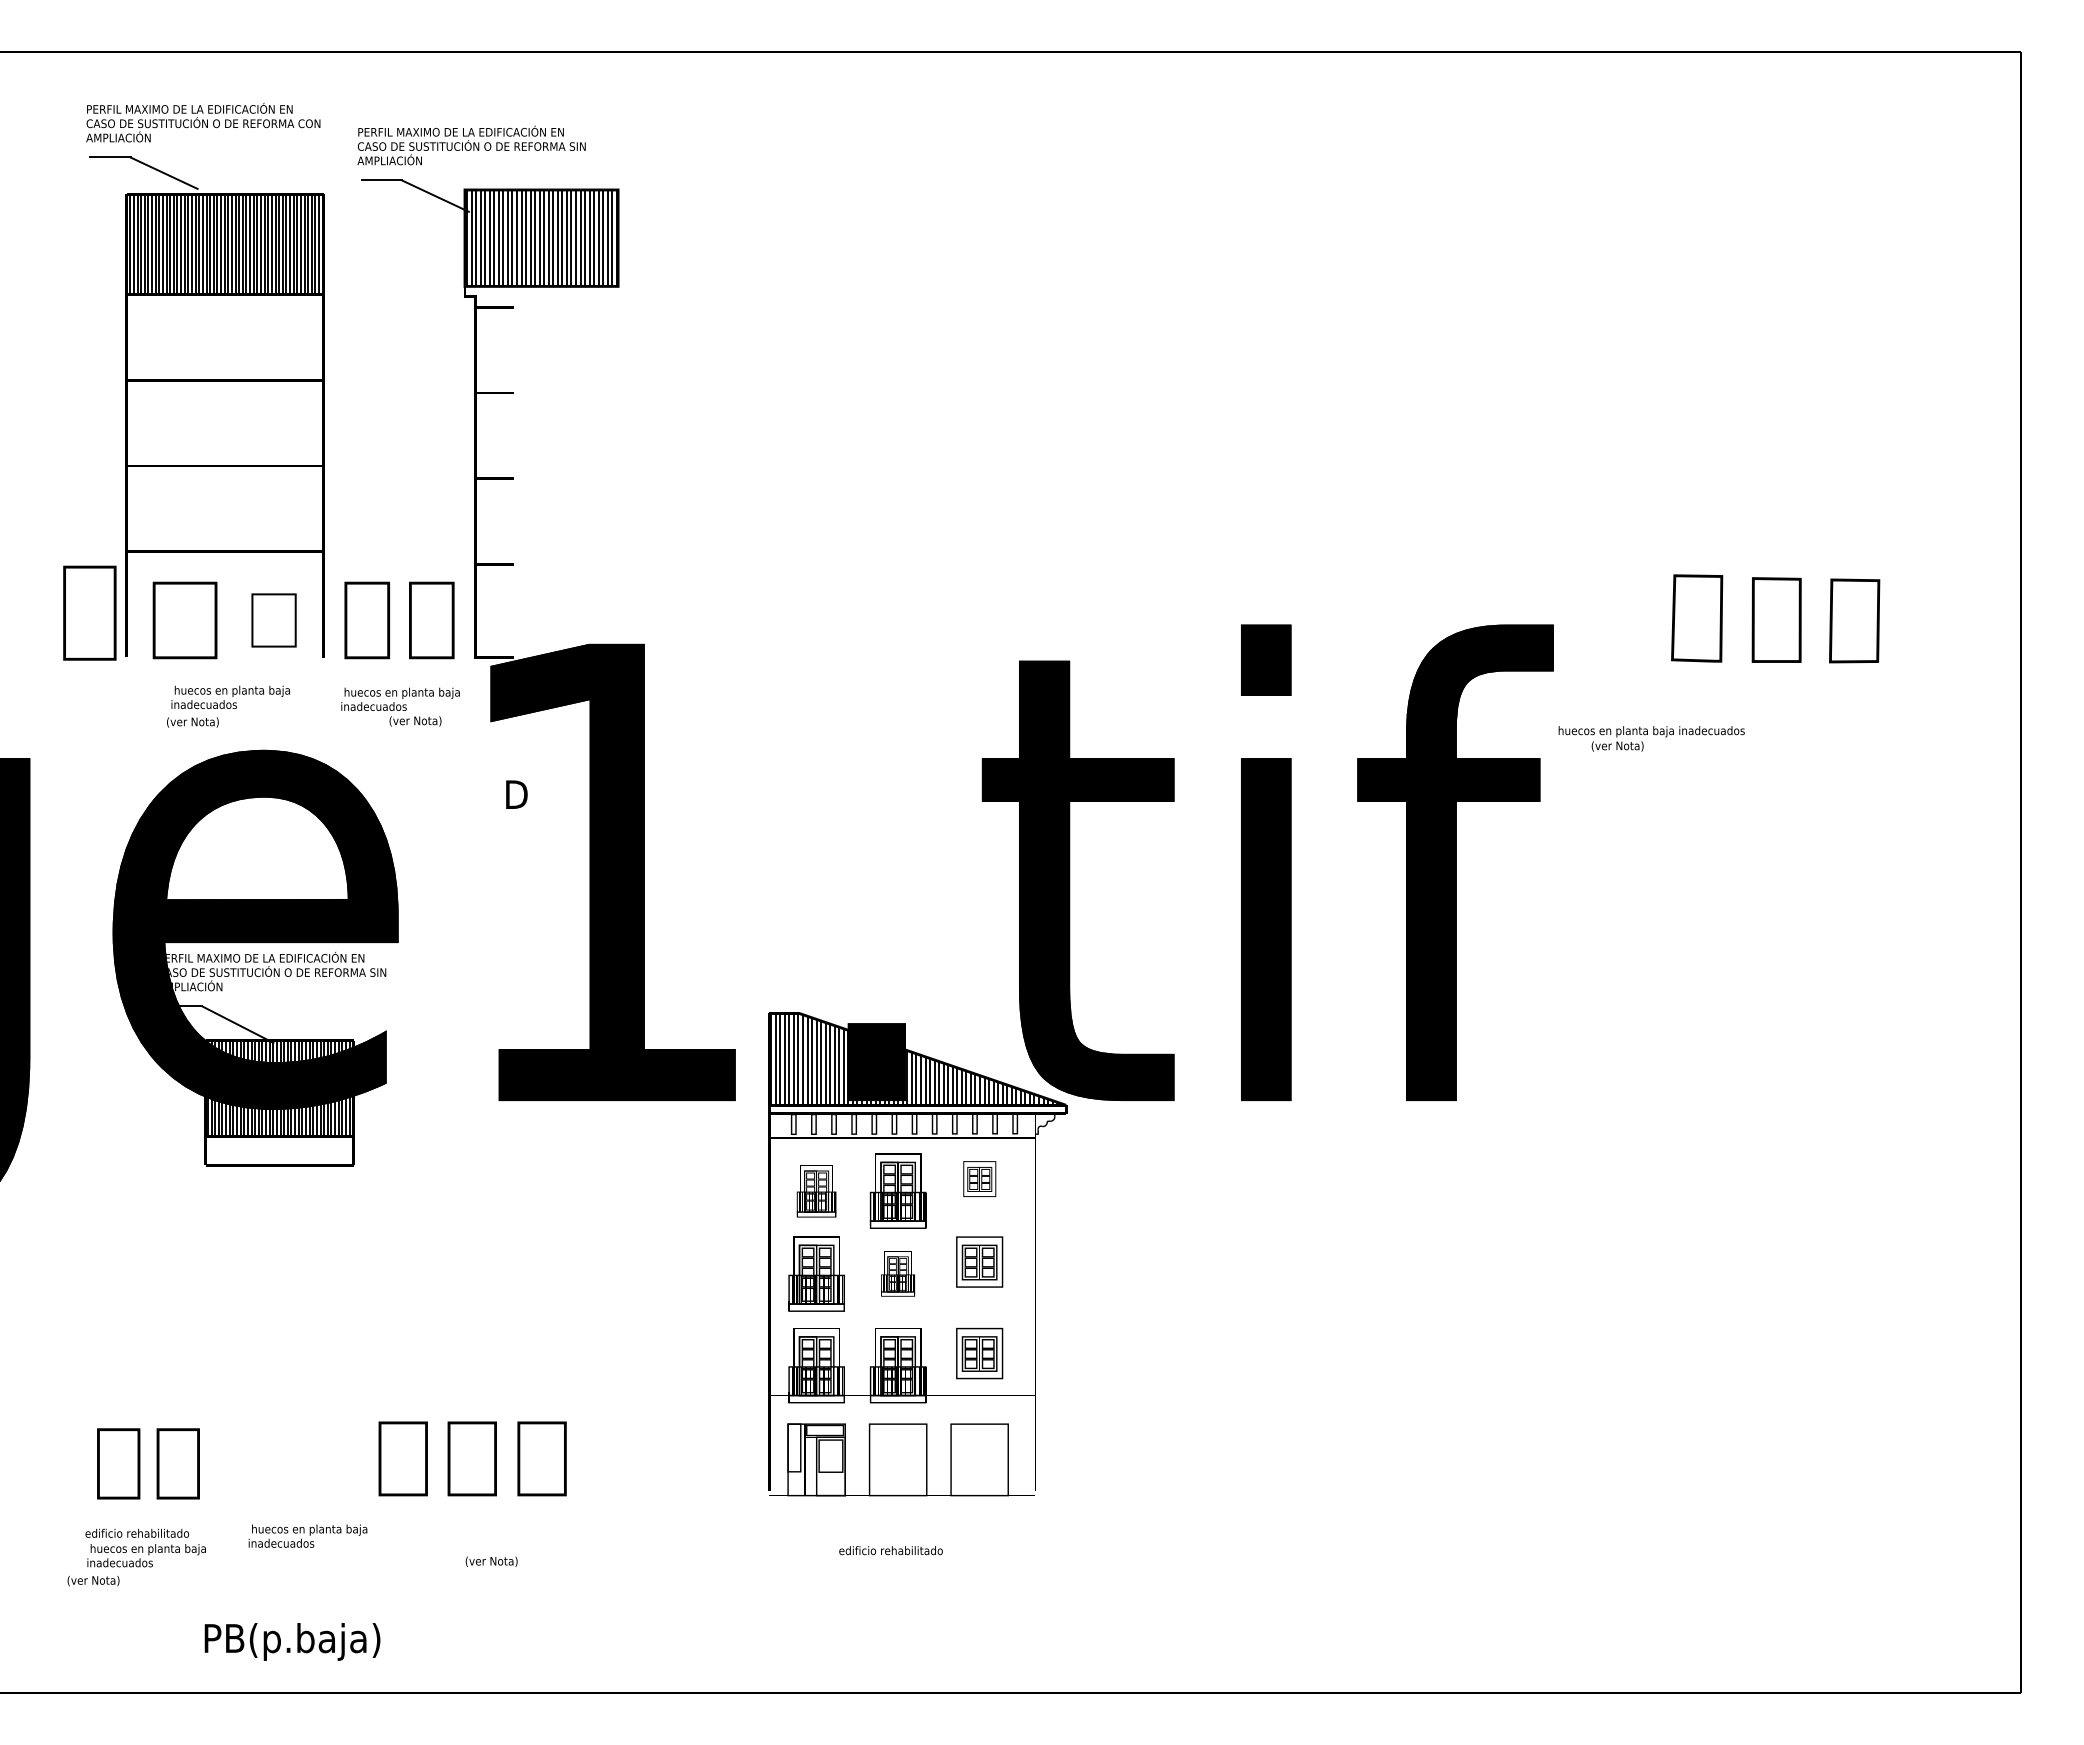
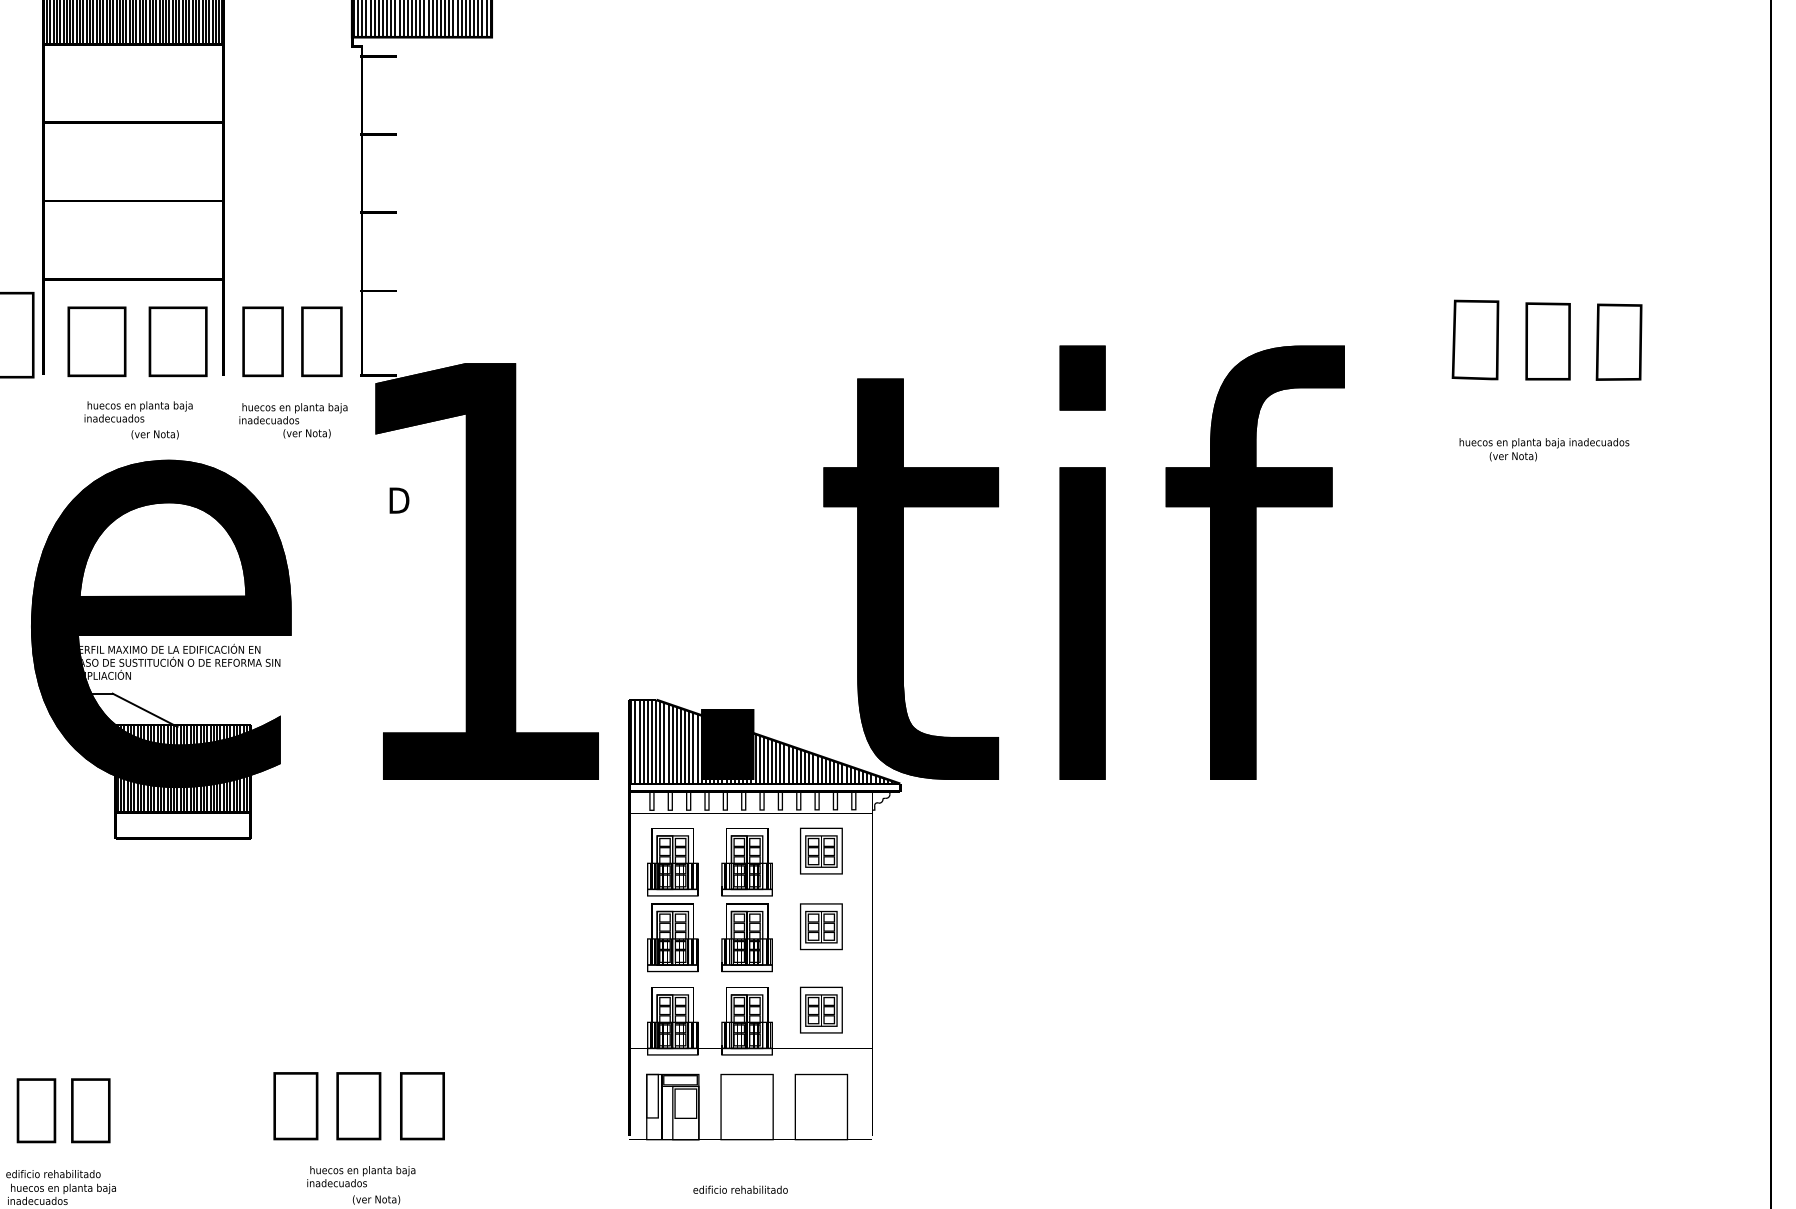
part: (273, 620) -> (177, 341), size x1.43
text: (192, 722) -> (154, 434), moved
text: (1651, 738) -> (1544, 449), moved
part: (979, 1178) -> (821, 850), size x1.43
part: (816, 1190) -> (672, 861), size x1.43
part: (897, 1273) -> (746, 937), size x1.67
text: (307, 1535) -> (360, 1176), moved

